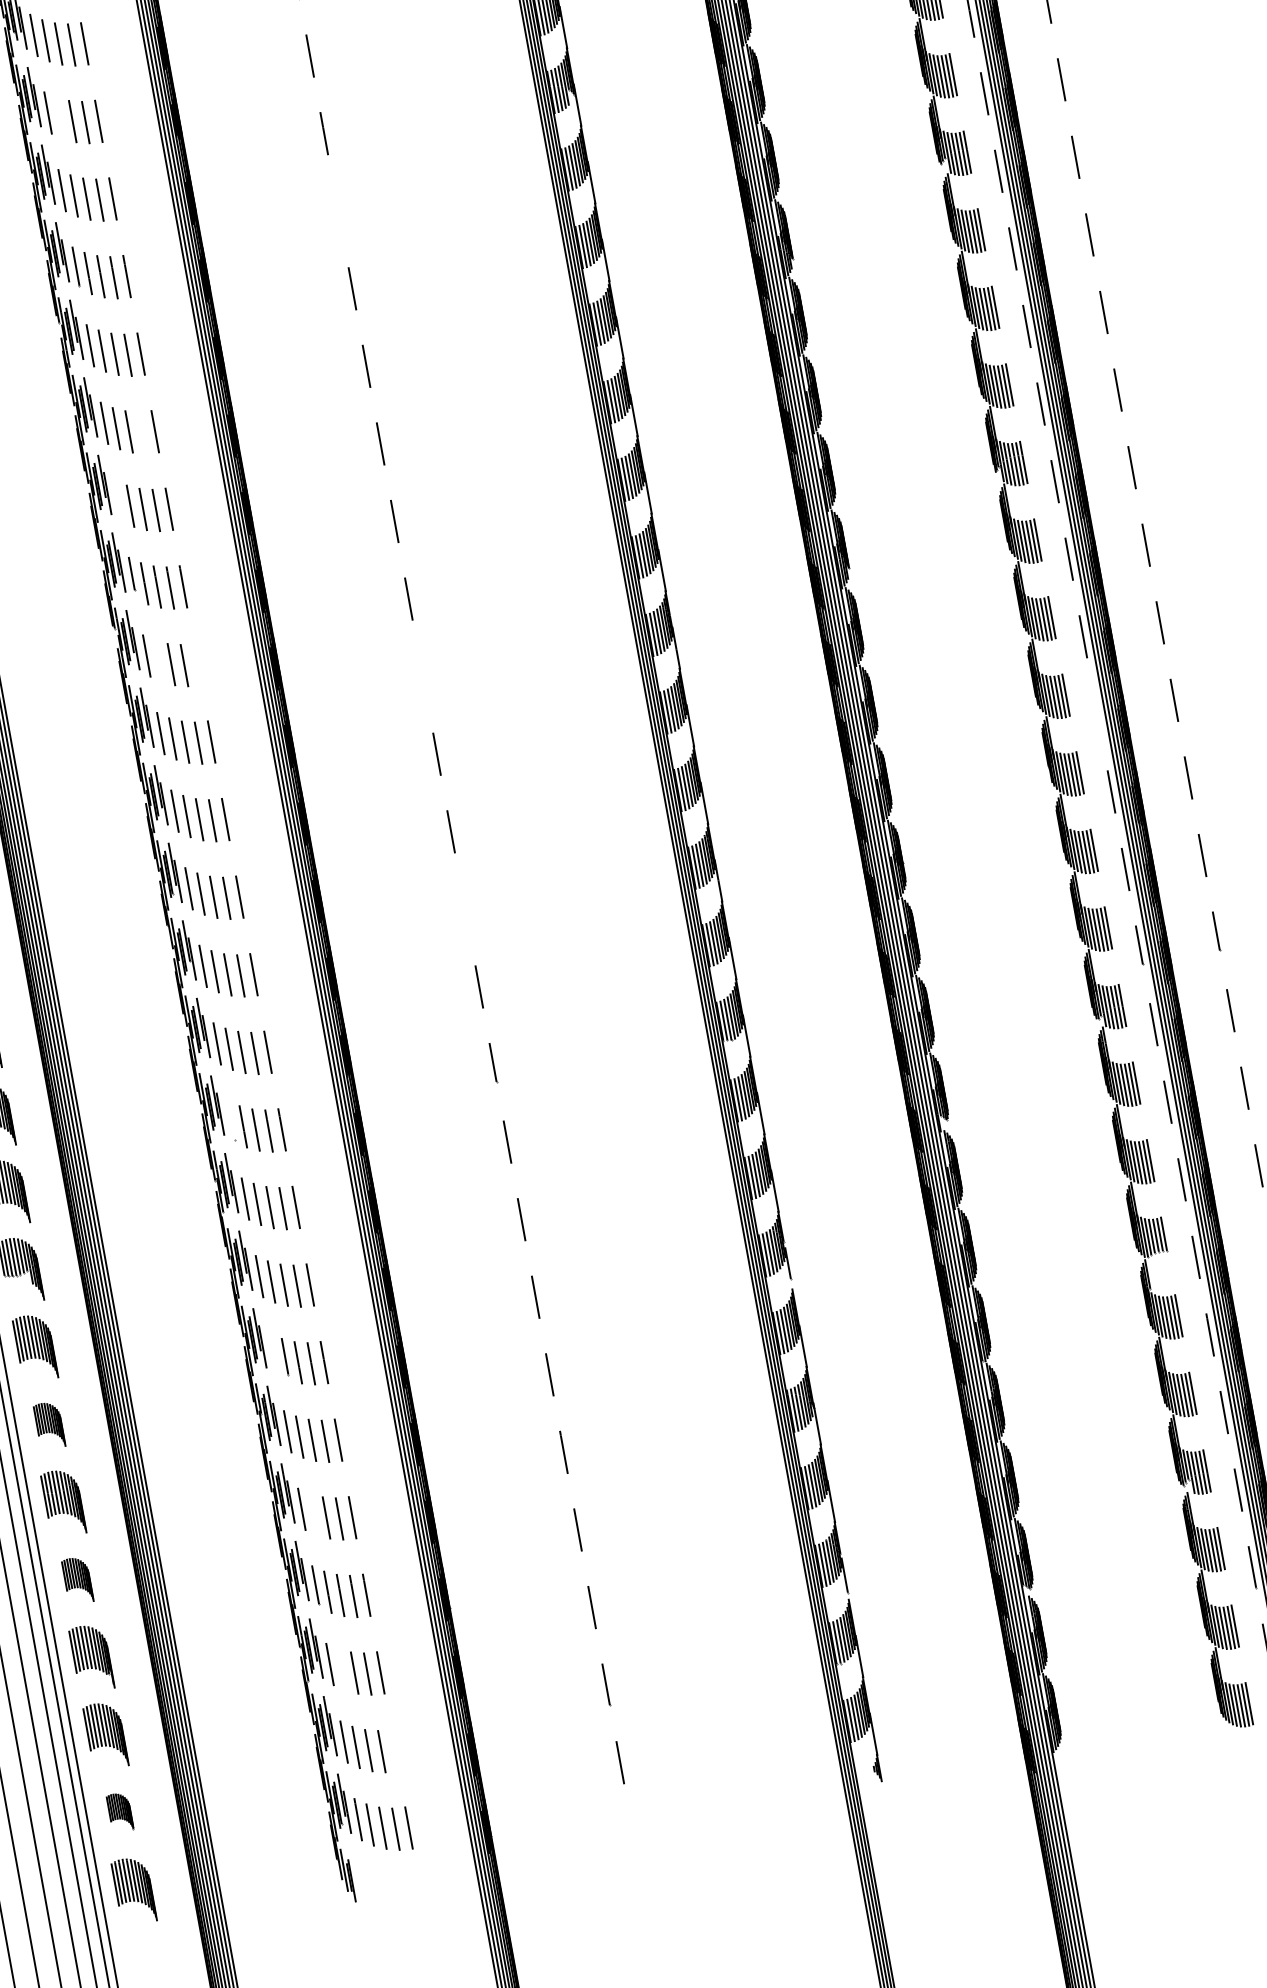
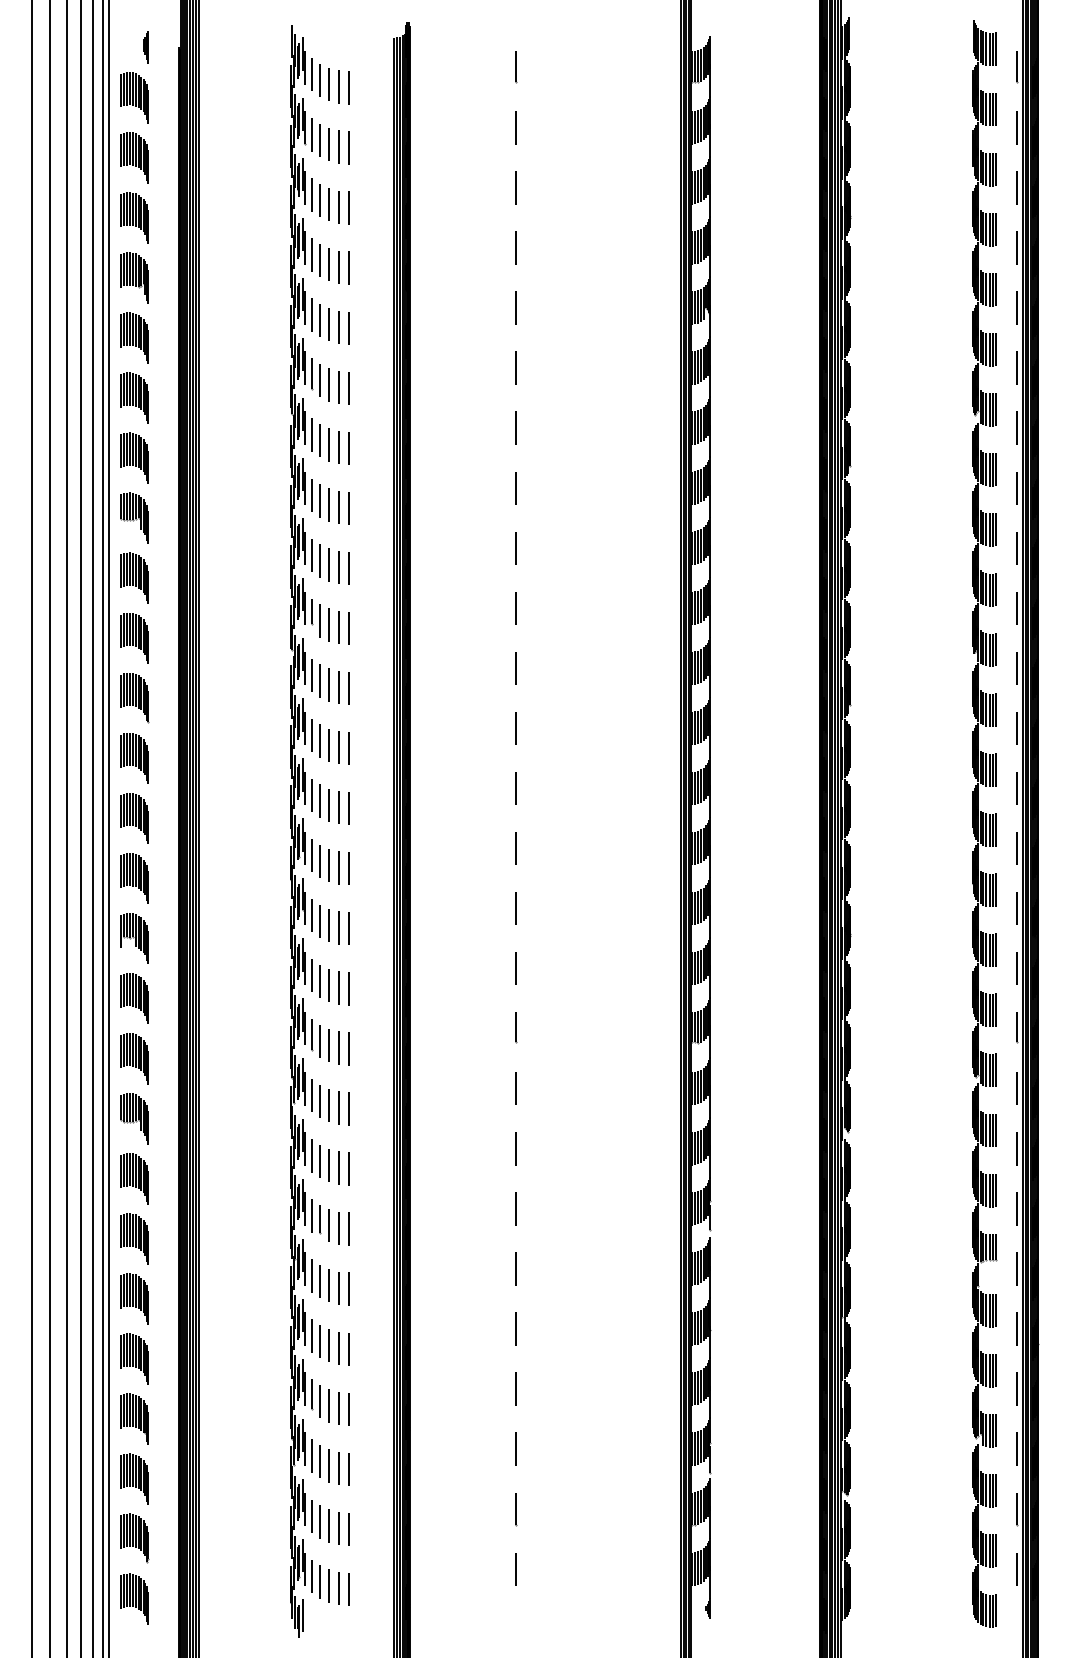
line: (60, 118) -> (320, 260), added
line: (337, 210) -> (515, 367), added
line: (141, 433) -> (338, 507), added
line: (118, 499) -> (312, 554), added
line: (158, 660) -> (320, 680), added
line: (198, 664) -> (349, 688), added
line: (423, 676) -> (516, 728), added
line: (1097, 714) -> (1016, 848), added
line: (465, 909) -> (516, 908), added
line: (231, 1119) -> (312, 1034), added
line: (274, 1353) -> (312, 1215), added
part: (49, 1425) -> (134, 1238), size x1.43
line: (313, 1514) -> (320, 1341), added
part: (77, 1580) -> (134, 1358), size x1.43
line: (342, 1669) -> (320, 1461), added
line: (395, 1750) -> (349, 1529), added
part: (119, 1812) -> (134, 1538), size x1.67
line: (356, 1872) -> (303, 1615), added

